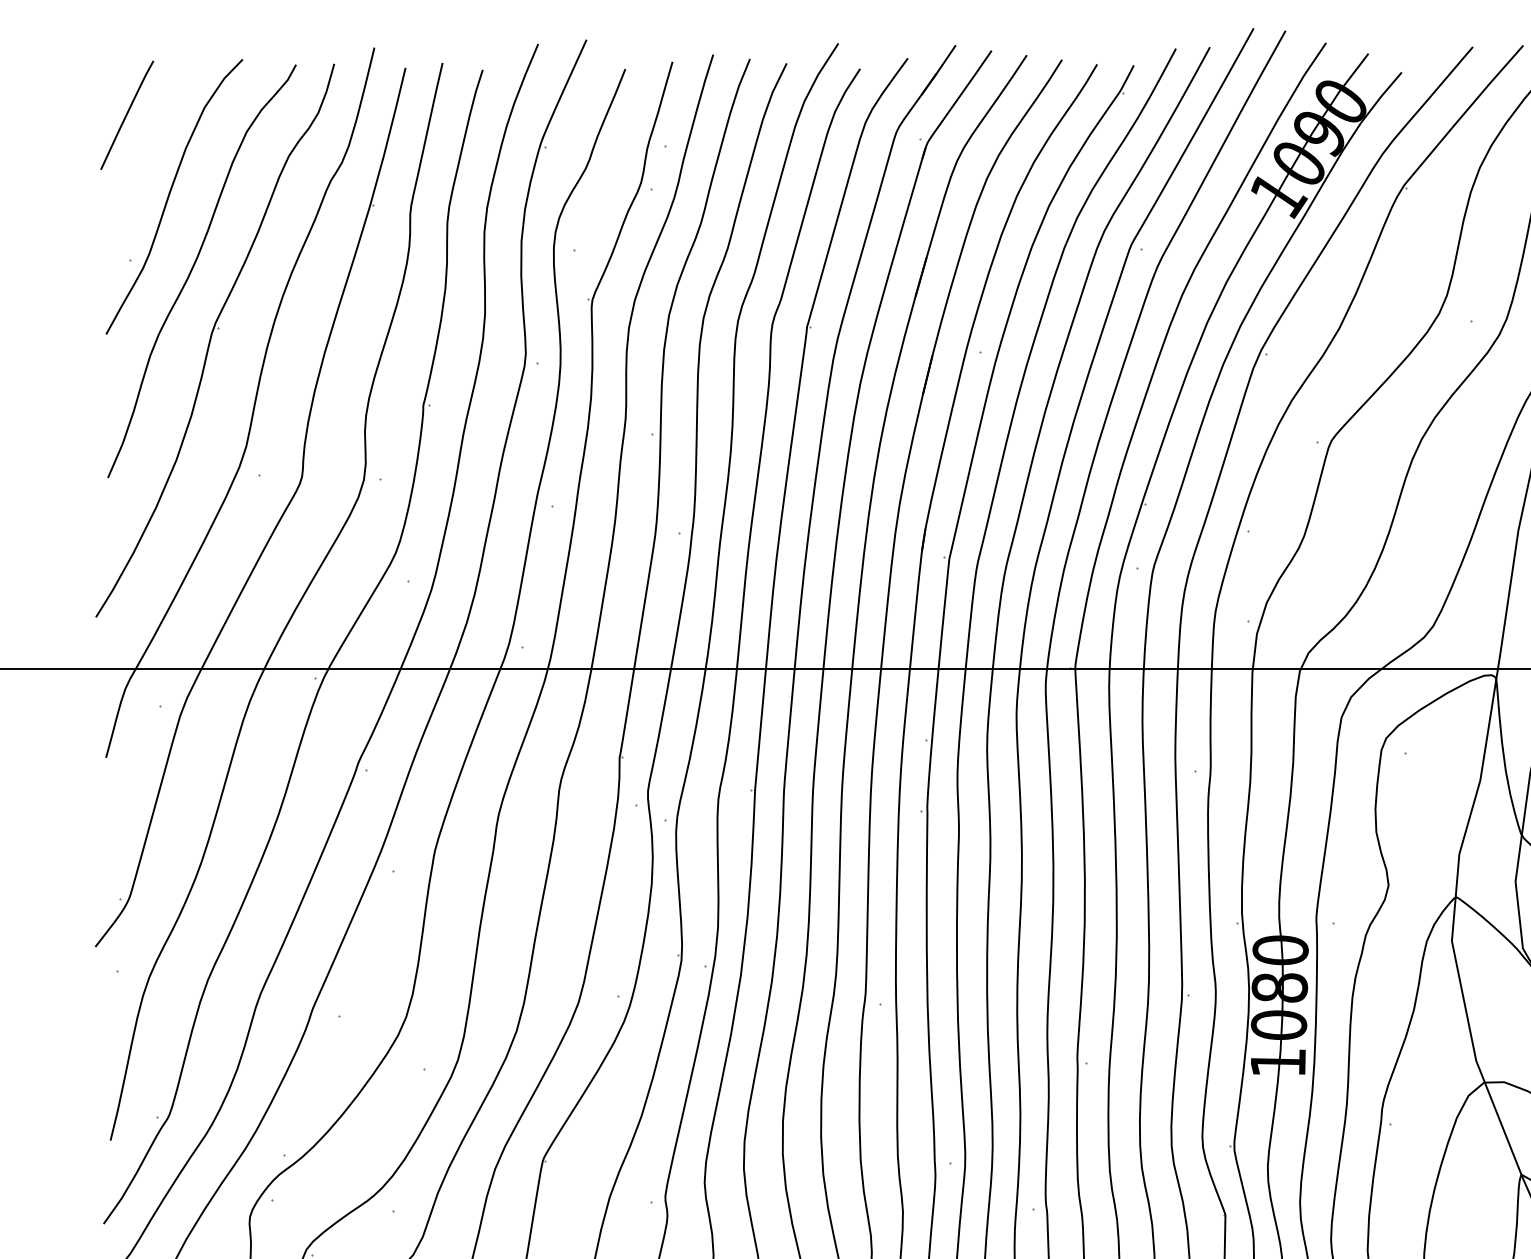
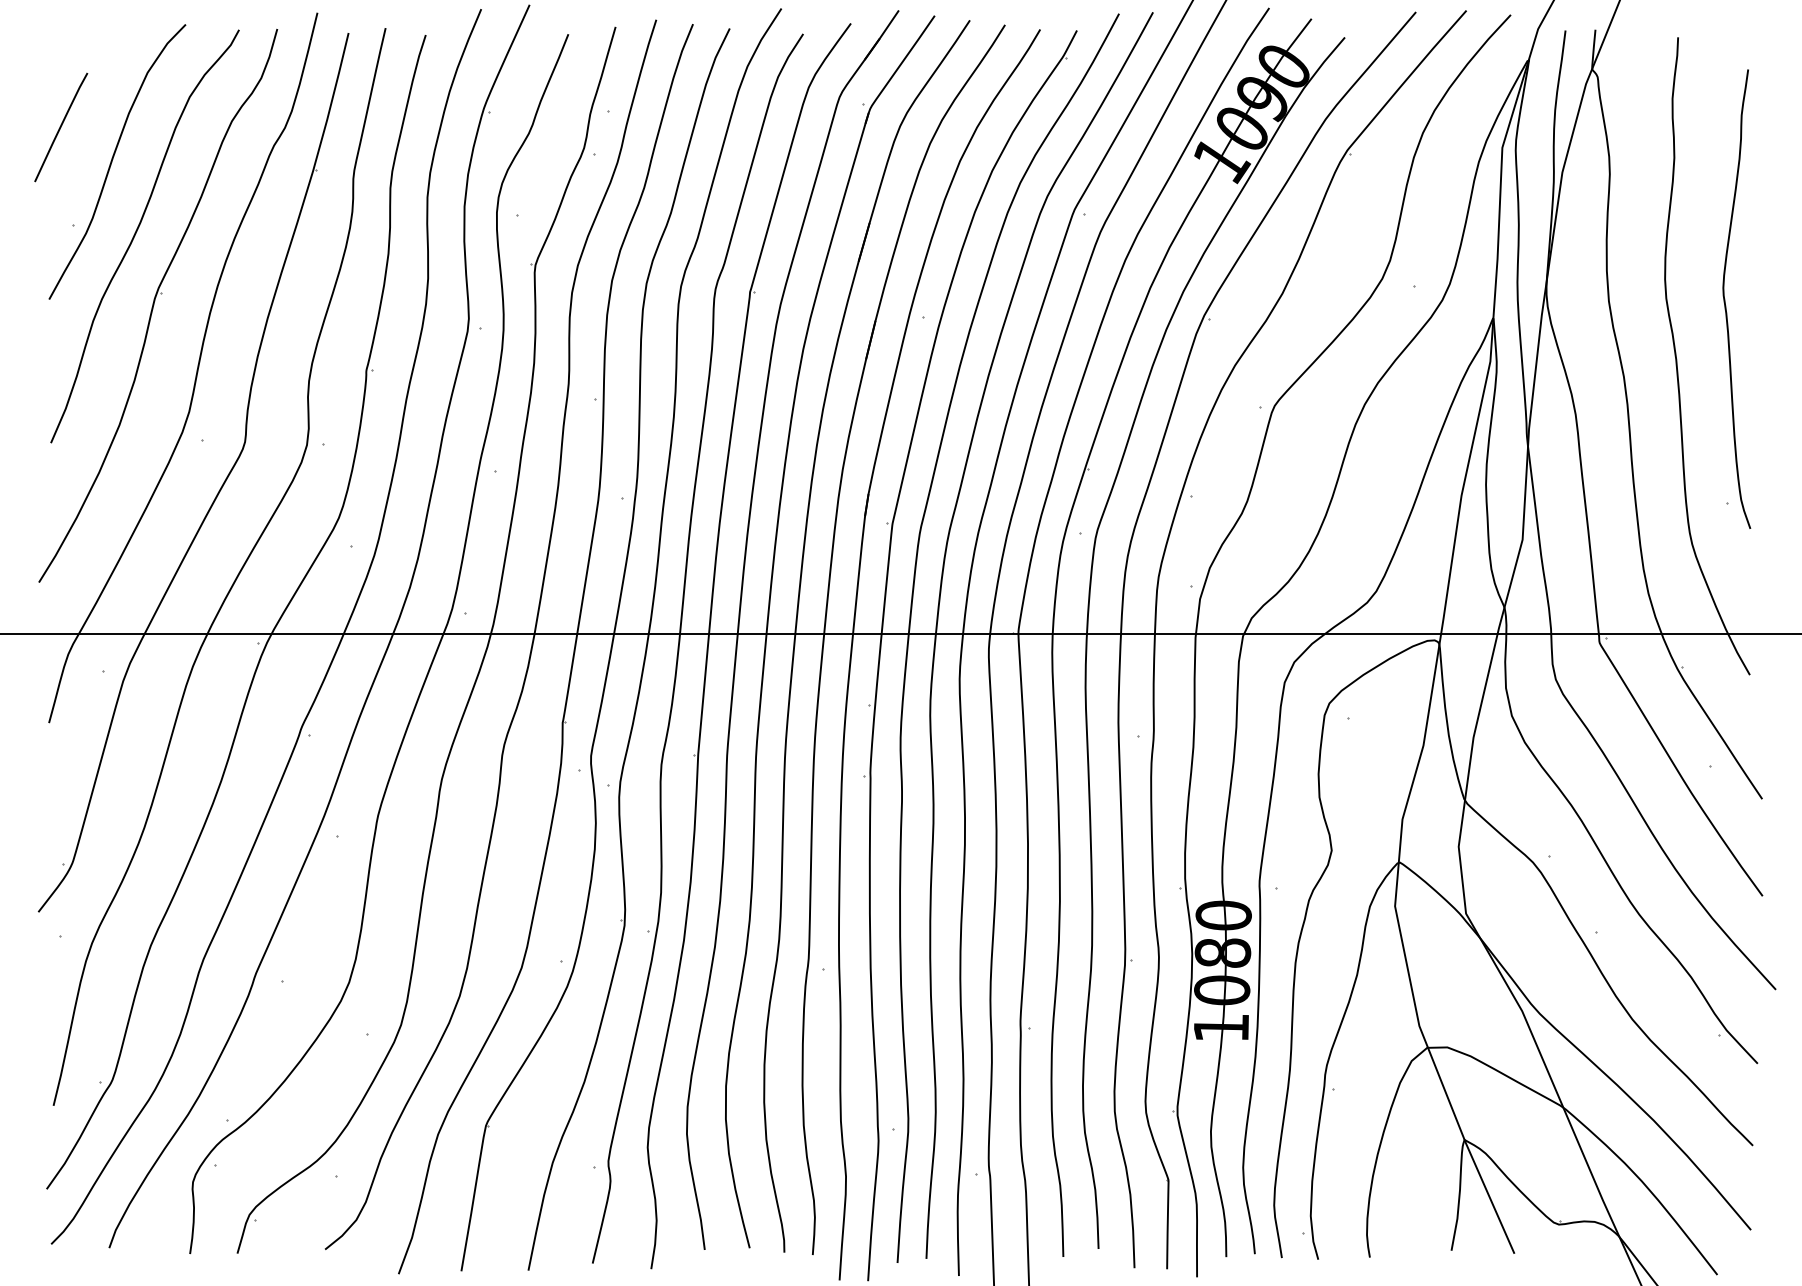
line: (127, 115) -> (61, 127), moved

